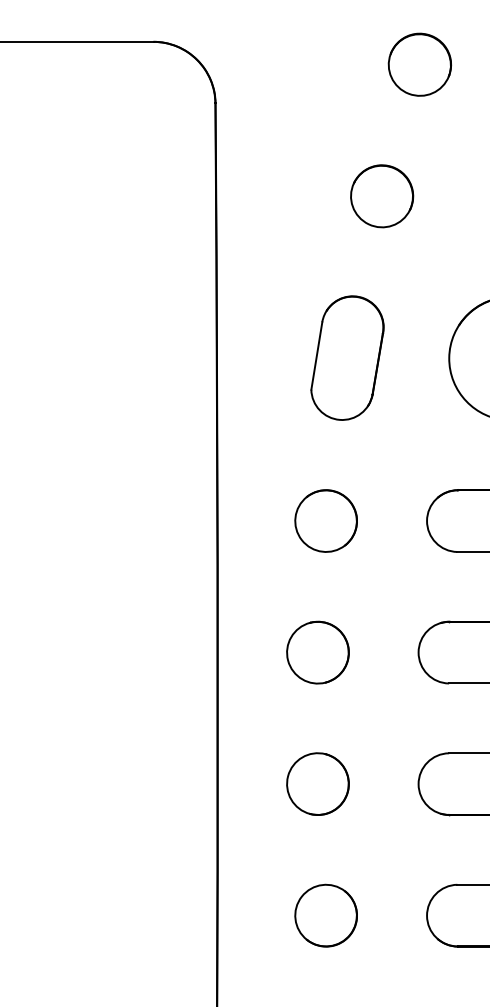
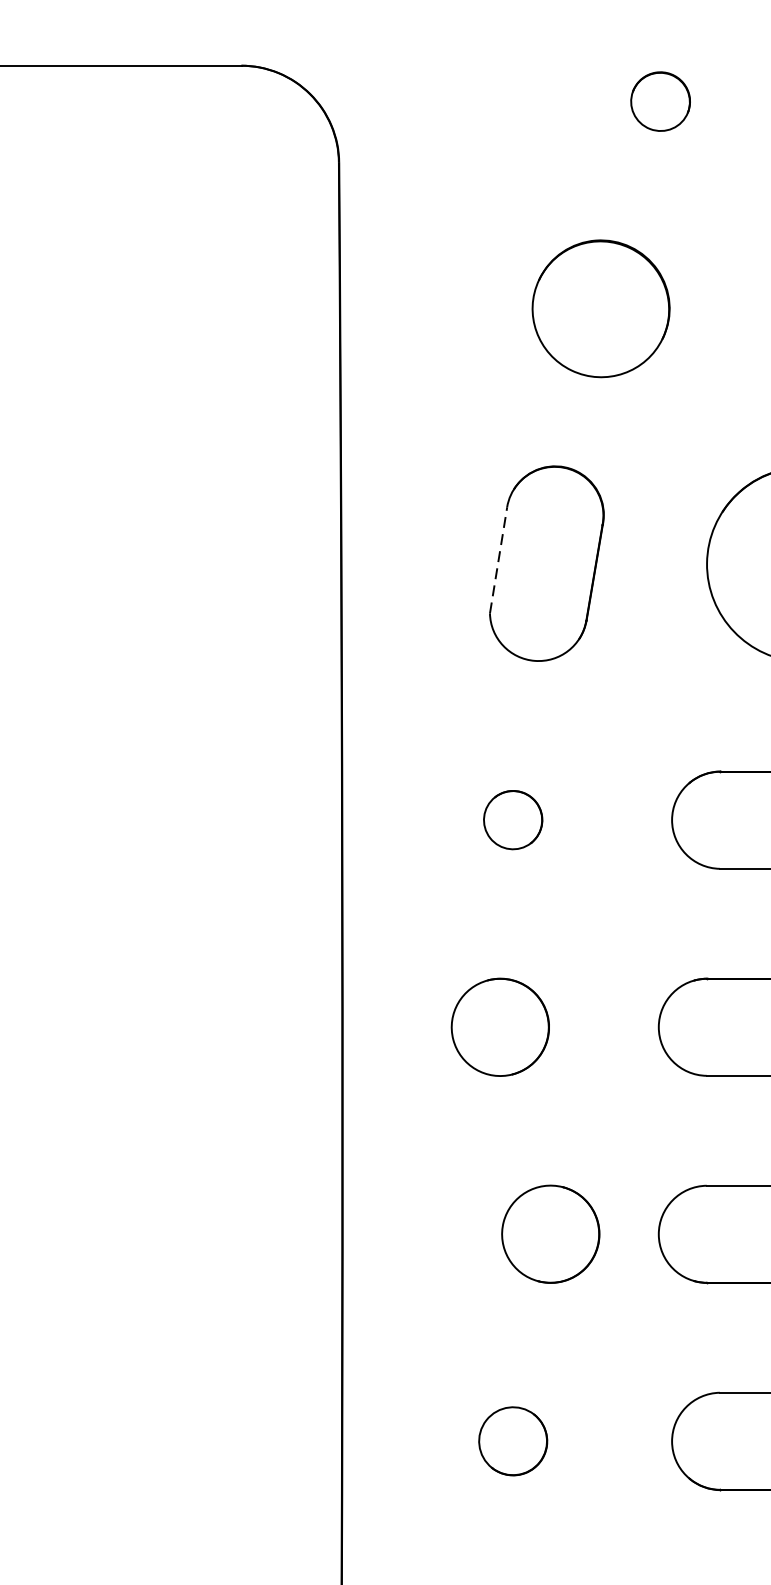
part: (419, 64) -> (660, 101), size x0.6
part: (382, 196) -> (601, 309), size x1.4
line: (316, 355) -> (498, 559), solid -> dashed
part: (325, 520) -> (512, 819), size x0.6
part: (317, 783) -> (550, 1233), moved
part: (325, 915) -> (512, 1441), size x0.7

